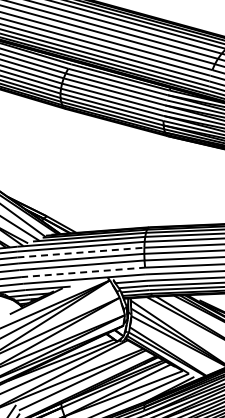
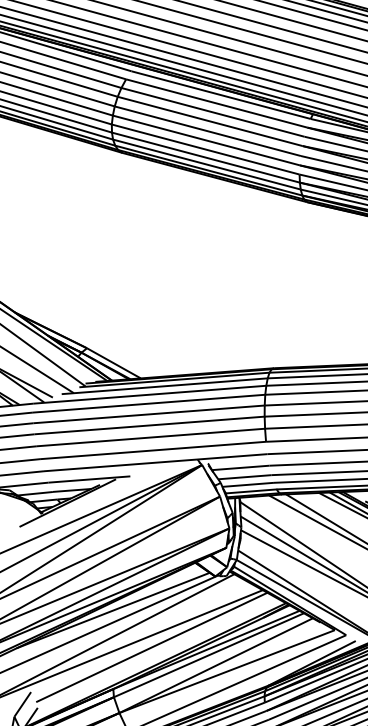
line: (80, 252) -> (148, 414), dashed -> solid
line: (83, 272) -> (153, 450), dashed -> solid

